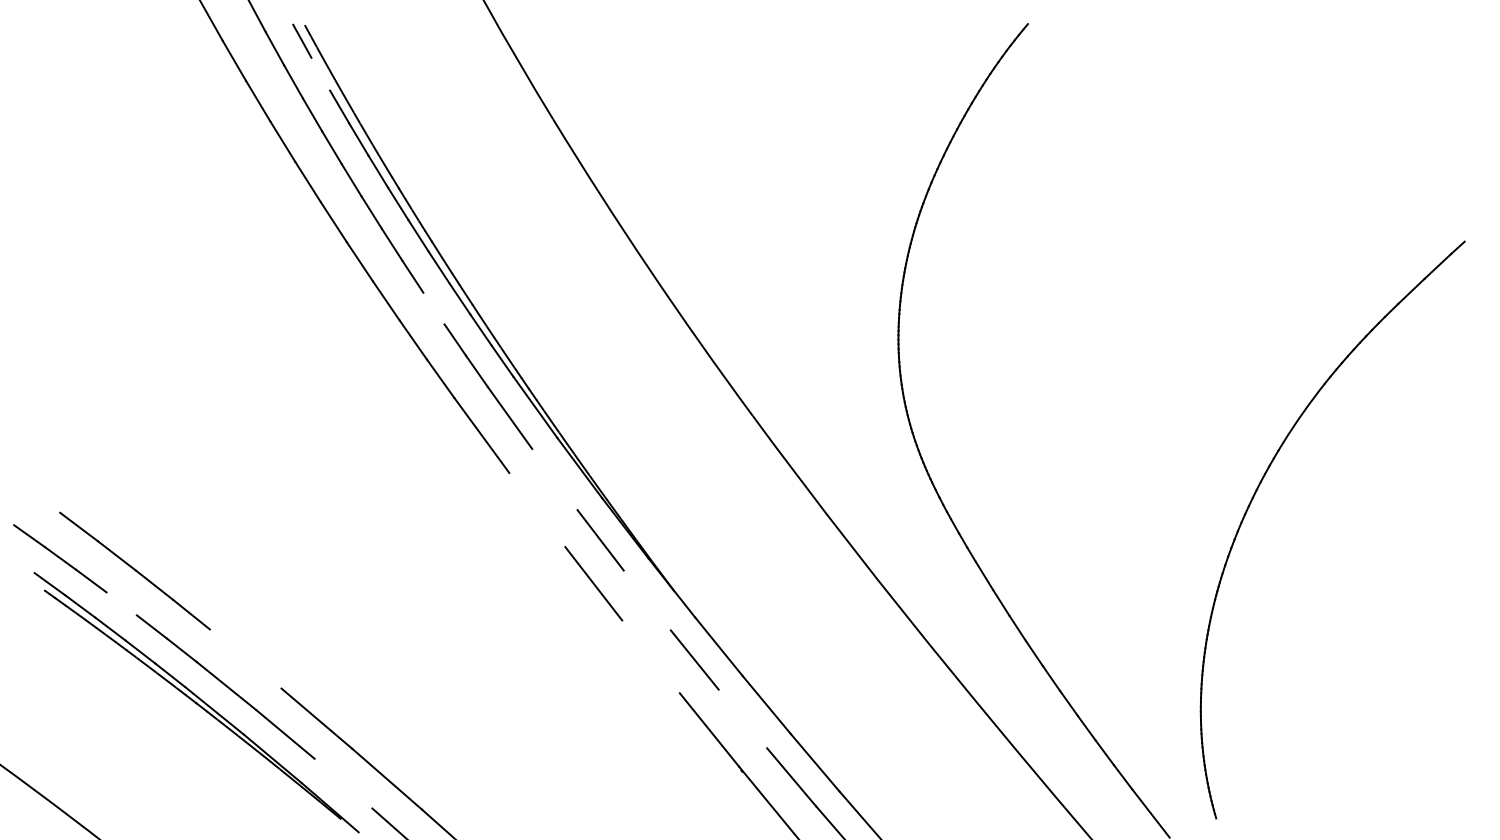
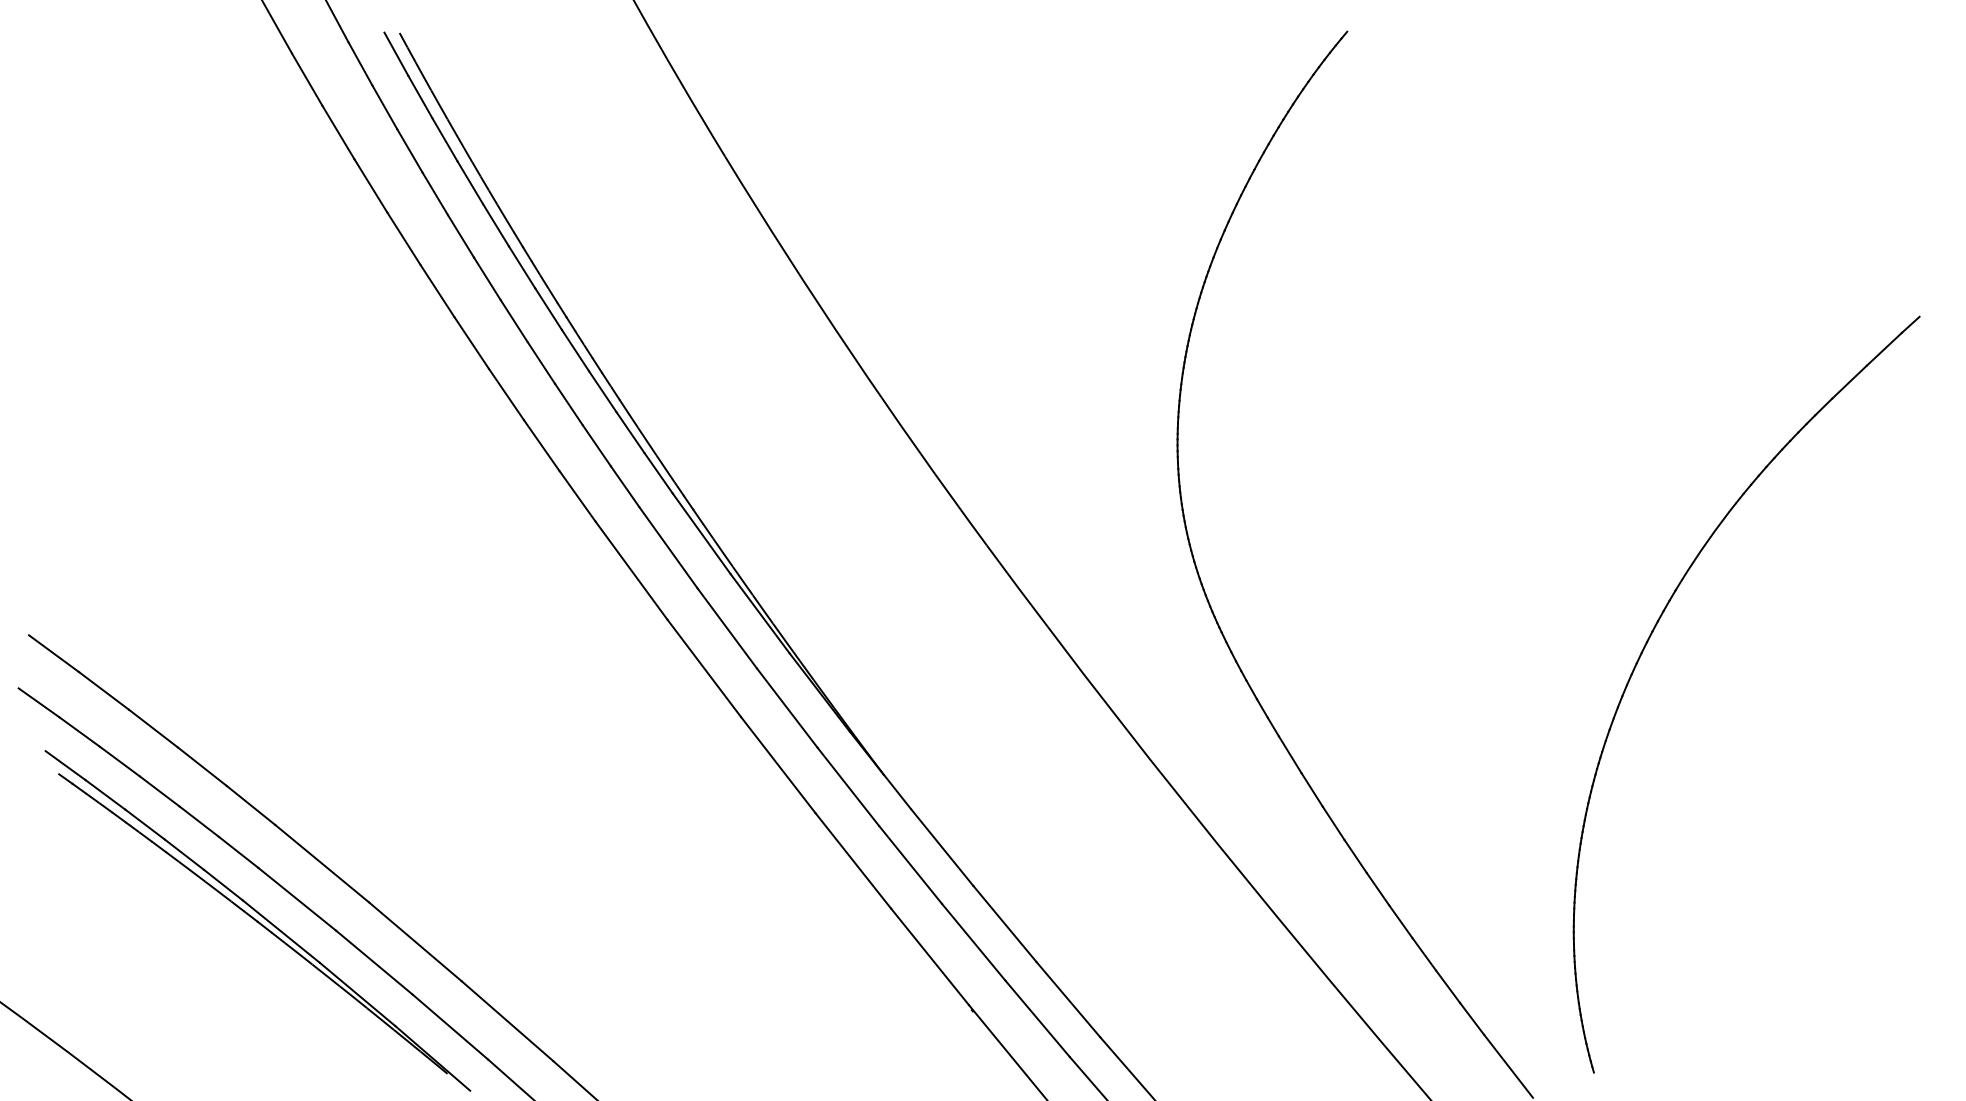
line: (320, 73) -> (420, 96), added
line: (433, 308) -> (568, 404), added
line: (554, 479) -> (726, 628), added
line: (40, 498) -> (53, 653), added
line: (537, 509) -> (704, 667), added
line: (646, 600) -> (847, 787), added
line: (121, 603) -> (159, 790), added
line: (650, 656) -> (852, 860), added
line: (245, 658) -> (321, 863), added
line: (742, 718) -> (973, 941), added
line: (343, 783) -> (450, 1026), added

